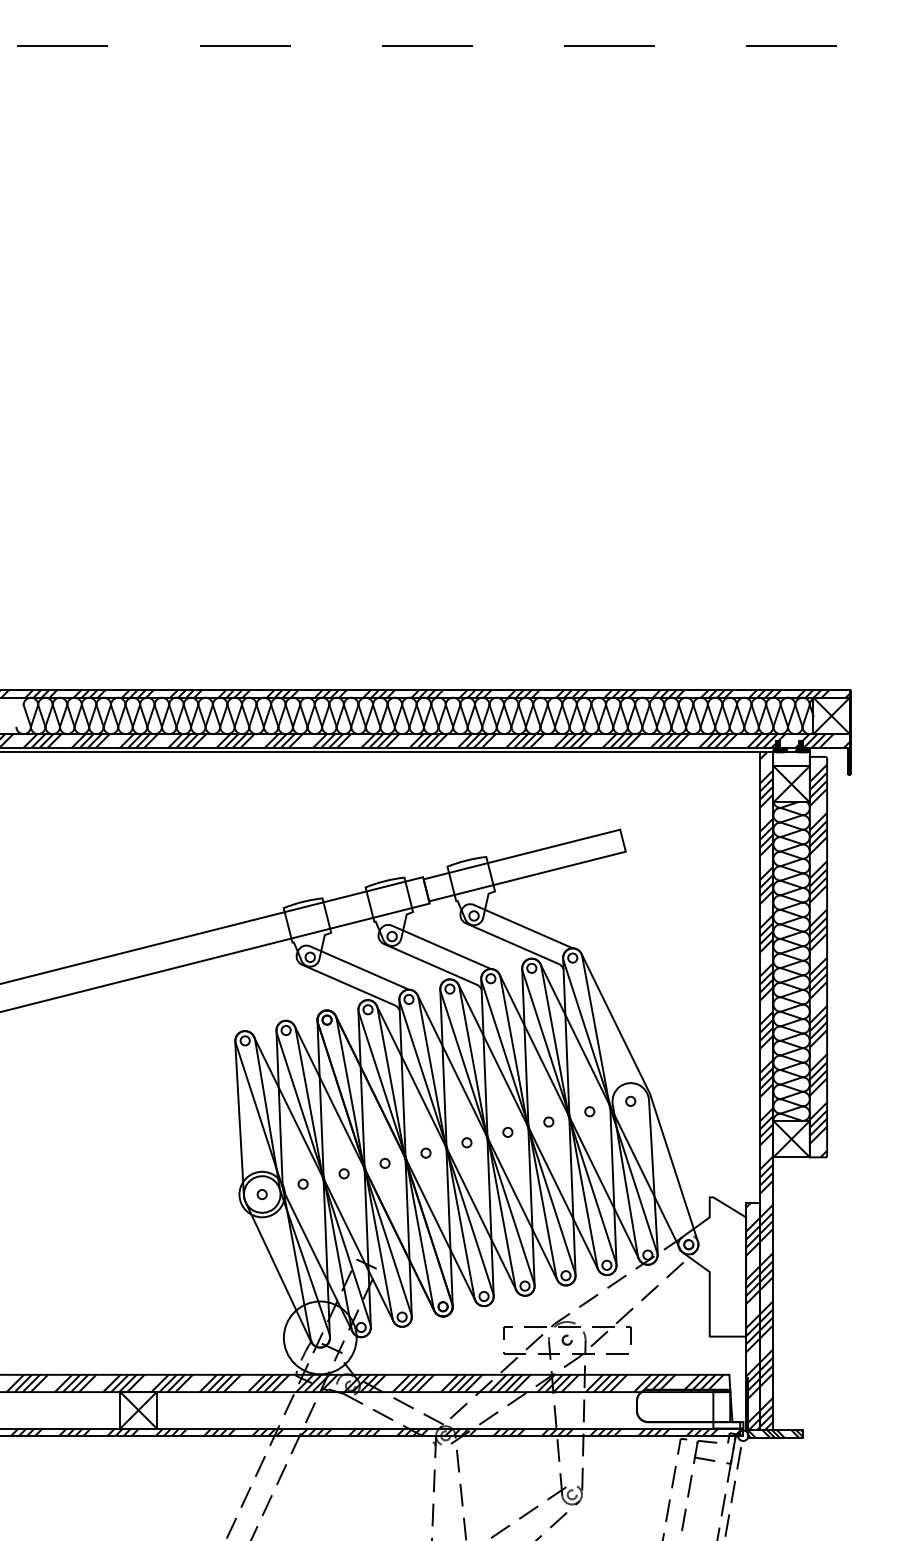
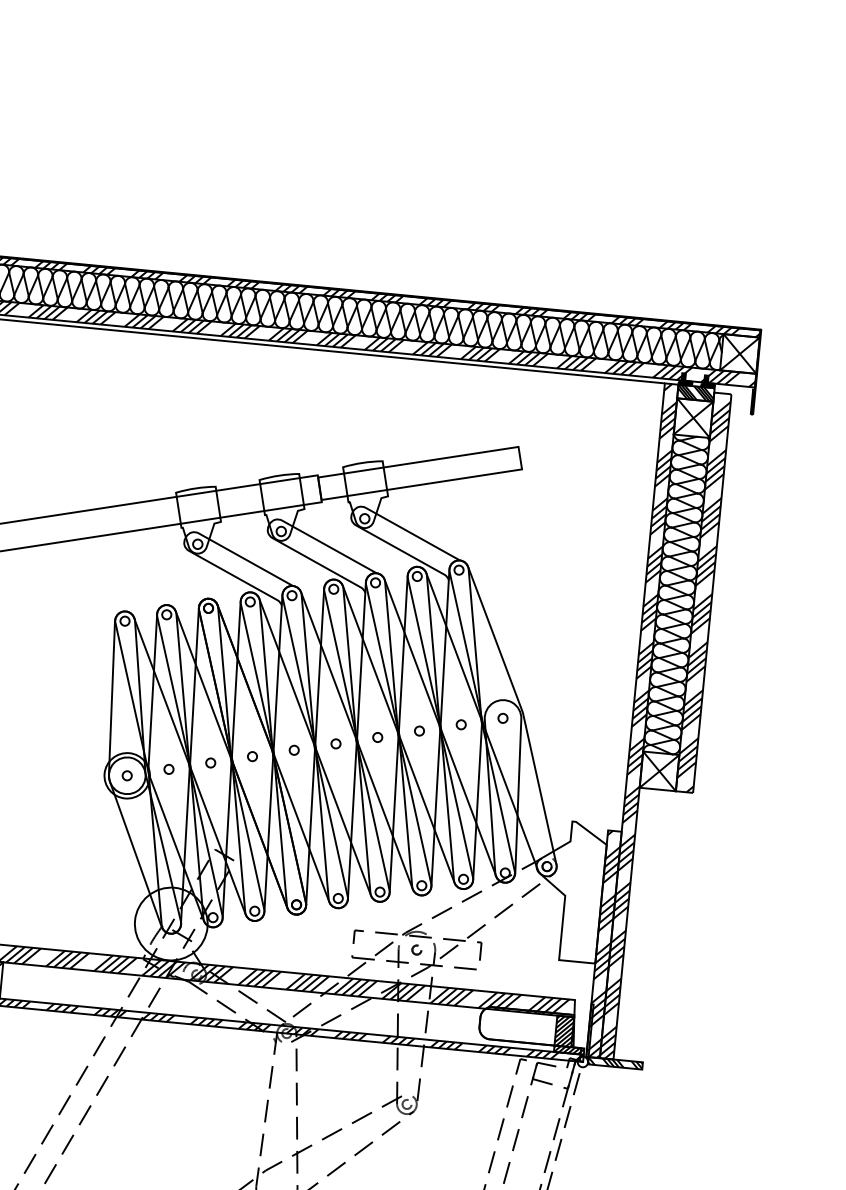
hatch: (791, 759) -> (695, 393), added
hatch: (728, 1410) -> (570, 1035), added

